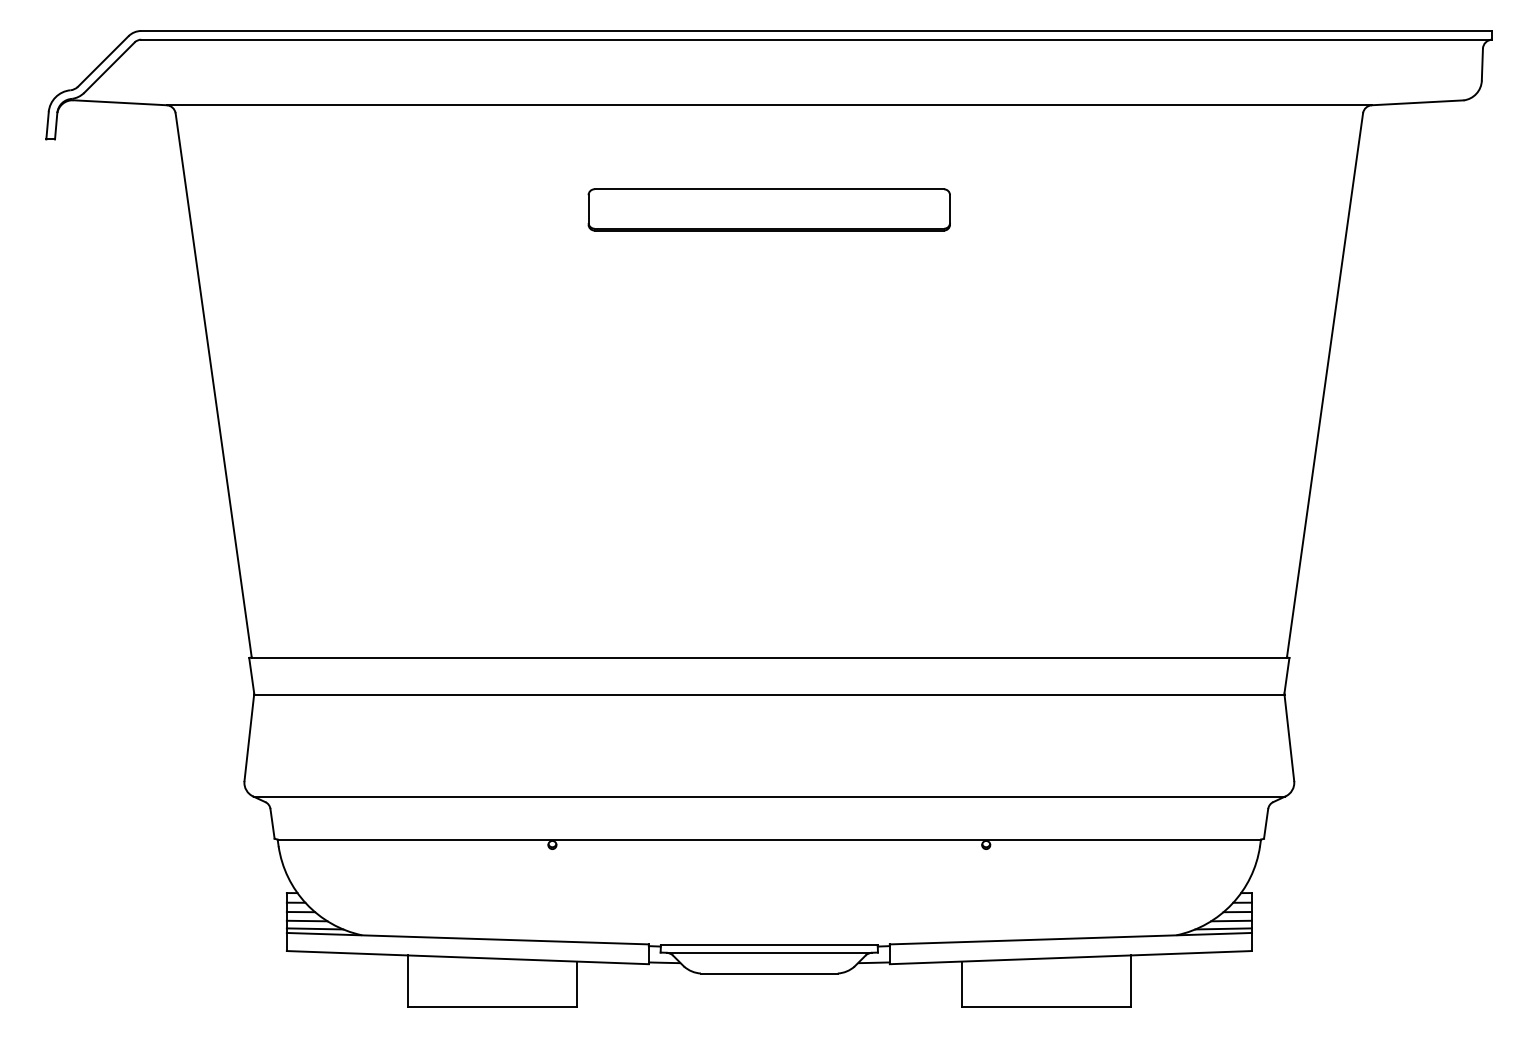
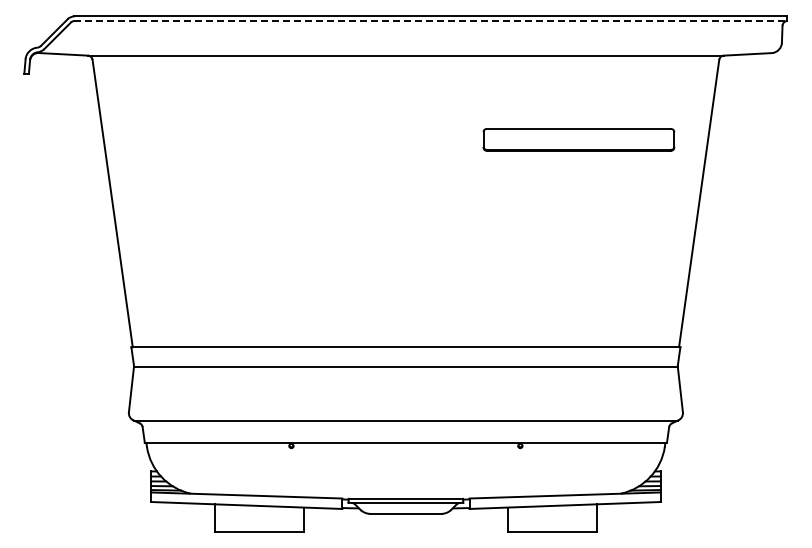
line: (815, 40) -> (430, 21), solid -> dashed
part: (768, 209) -> (578, 139), moved

